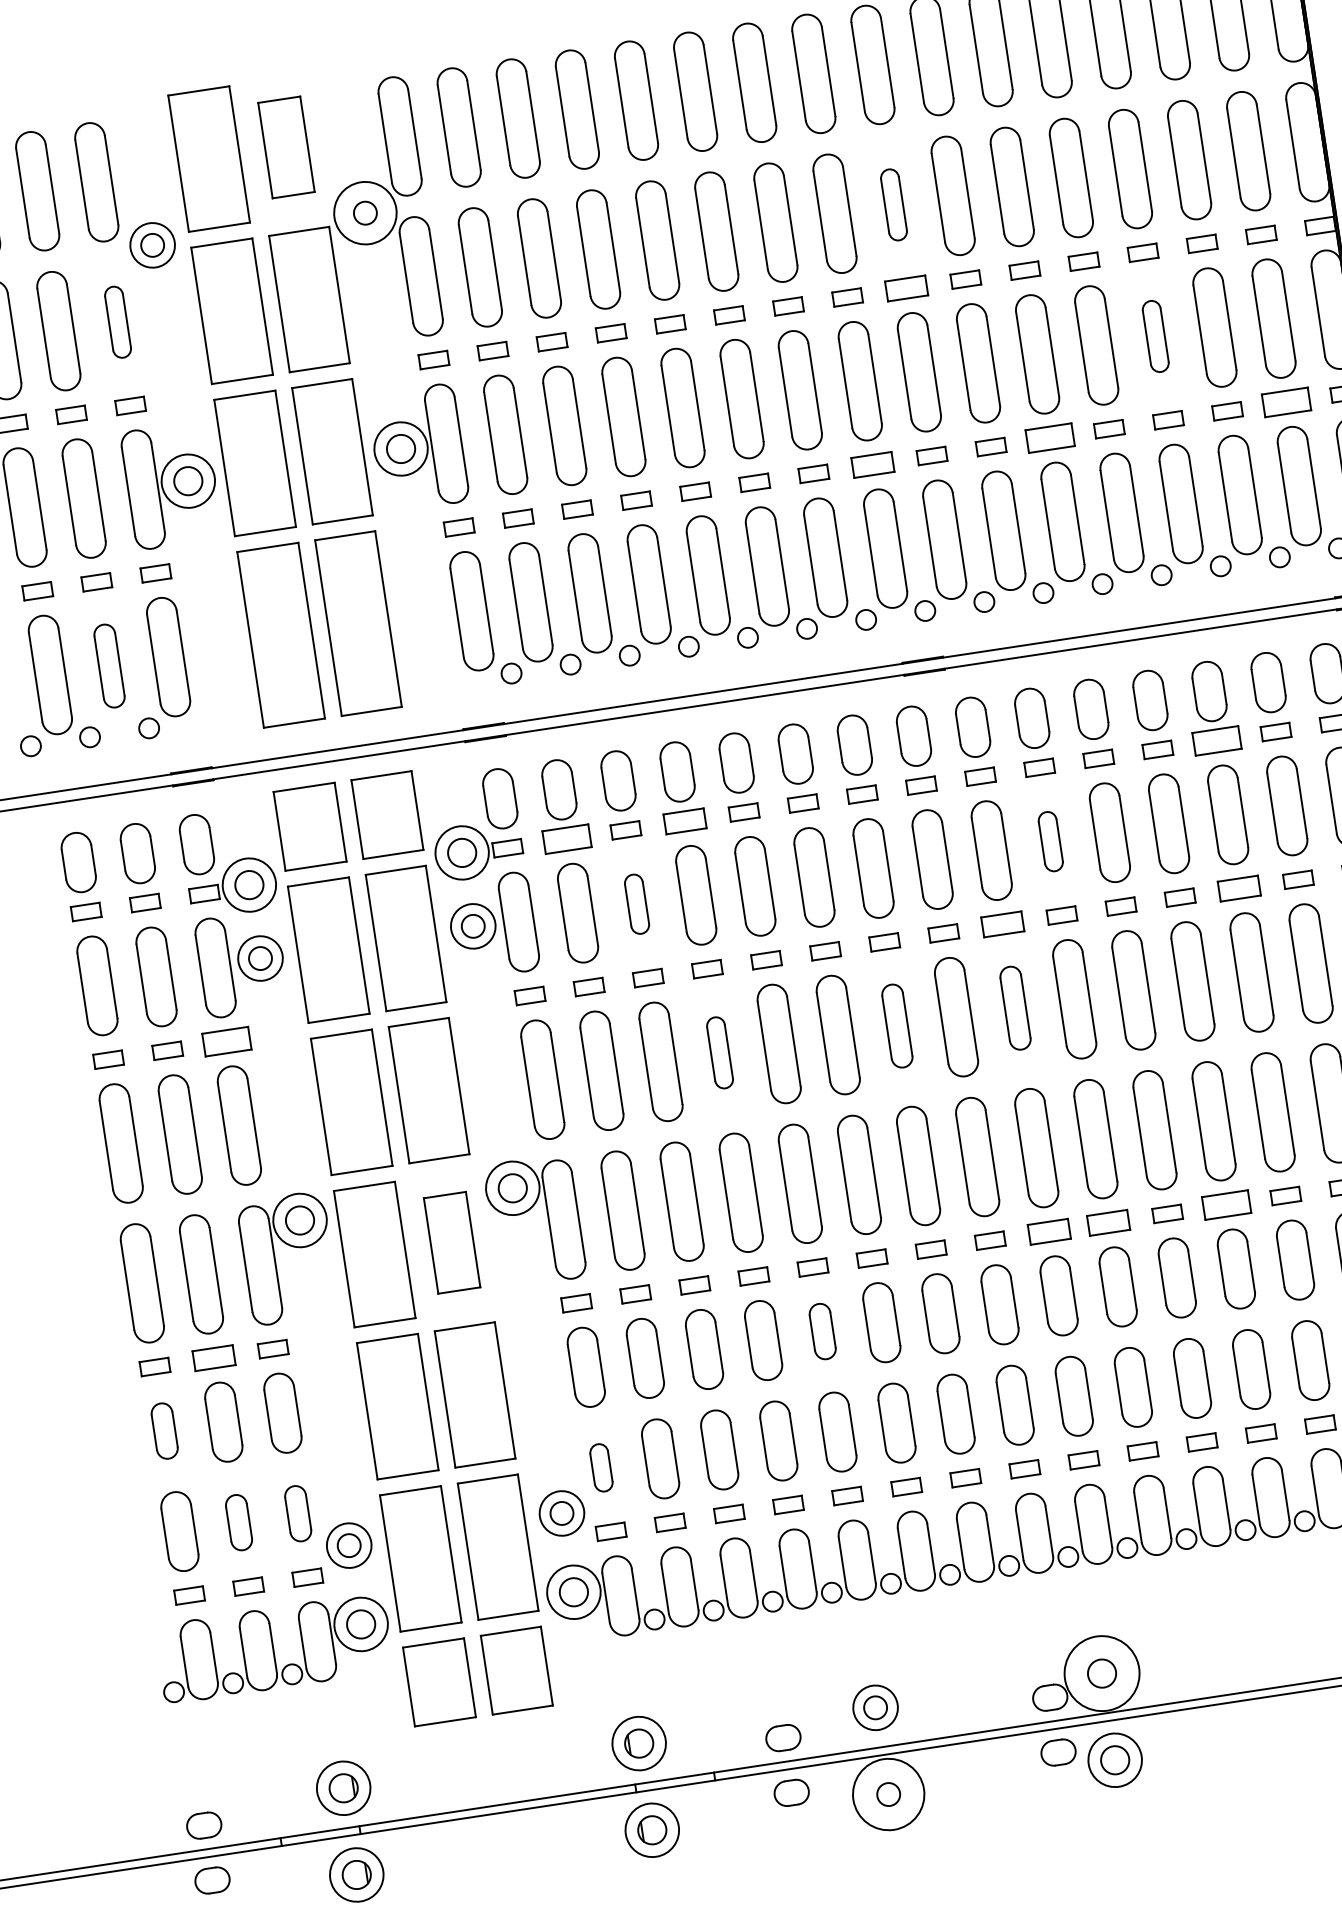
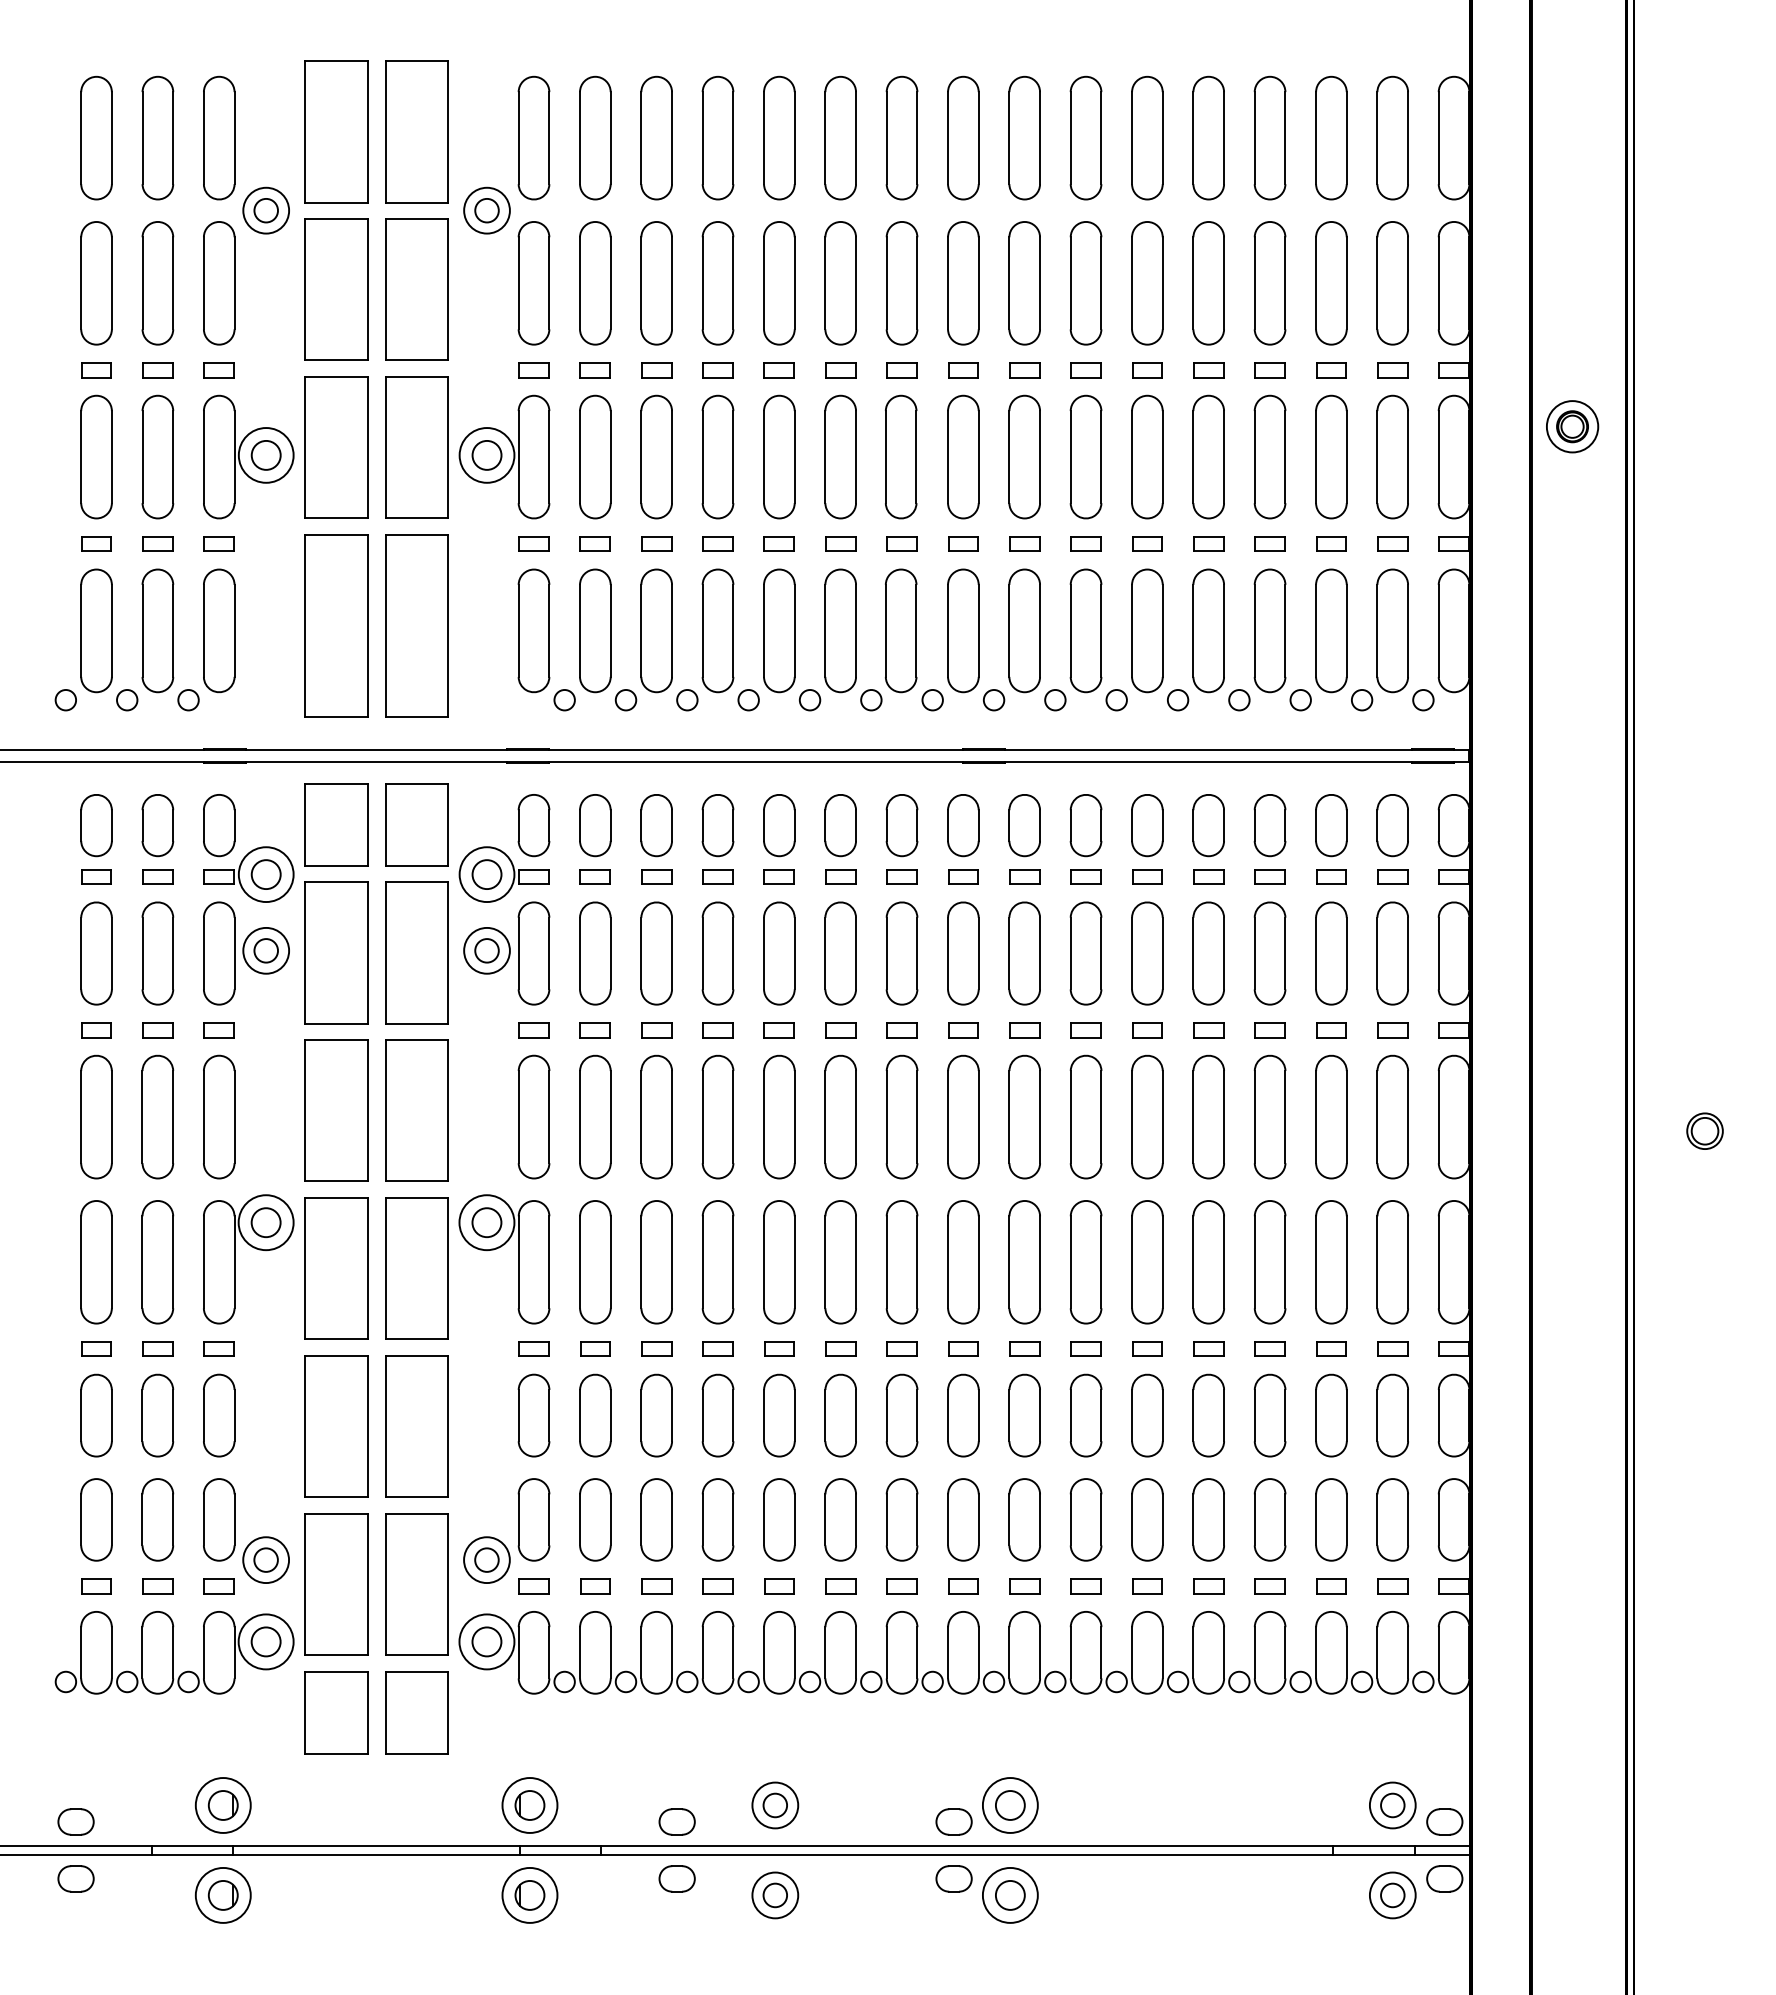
part: (285, 147) -> (416, 131), size x1.43
part: (893, 205) -> (1024, 283), size x1.67
circle: (364, 213) -> (486, 210), size x0.71
part: (906, 288) -> (1024, 370), size x0.71
part: (118, 322) -> (219, 283), size x1.67
part: (1155, 336) -> (1269, 456), size x1.67
part: (1286, 401) -> (1392, 543), size x0.62
part: (1050, 437) -> (1147, 543), size x0.62
part: (873, 464) -> (963, 543), size x0.71
part: (109, 665) -> (157, 630), size x1.43
part: (1216, 740) -> (1269, 876), size x0.62
part: (684, 821) -> (717, 876), size x0.71
part: (565, 839) -> (594, 876), size x0.62
part: (1050, 841) -> (1085, 953), size x1.67
part: (1238, 889) -> (1269, 1030), size x0.71
part: (636, 904) -> (656, 953), size x1.67
part: (1002, 924) -> (1024, 1030), size x0.71
part: (1015, 1007) -> (1024, 1116), size x1.43
part: (896, 1025) -> (901, 1116), size x1.43
part: (226, 1042) -> (218, 1030), size x0.62
part: (719, 1052) -> (717, 1116), size x1.67
part: (1226, 1204) -> (1208, 1348), size x0.62
part: (1107, 1222) -> (1085, 1348), size x0.71
part: (1049, 1231) -> (1024, 1348), size x0.71
part: (451, 1242) -> (416, 1268), size x1.43
part: (822, 1331) -> (779, 1415), size x1.43
part: (213, 1357) -> (157, 1348), size x0.71
part: (164, 1431) -> (96, 1415), size x1.43
part: (600, 1467) -> (533, 1519), size x1.67
part: (298, 1513) -> (219, 1519), size x1.43
part: (238, 1522) -> (157, 1519), size x1.43
circle: (1101, 1673) -> (1009, 1805), size x0.71
circle: (888, 1794) -> (775, 1895), size x0.62

